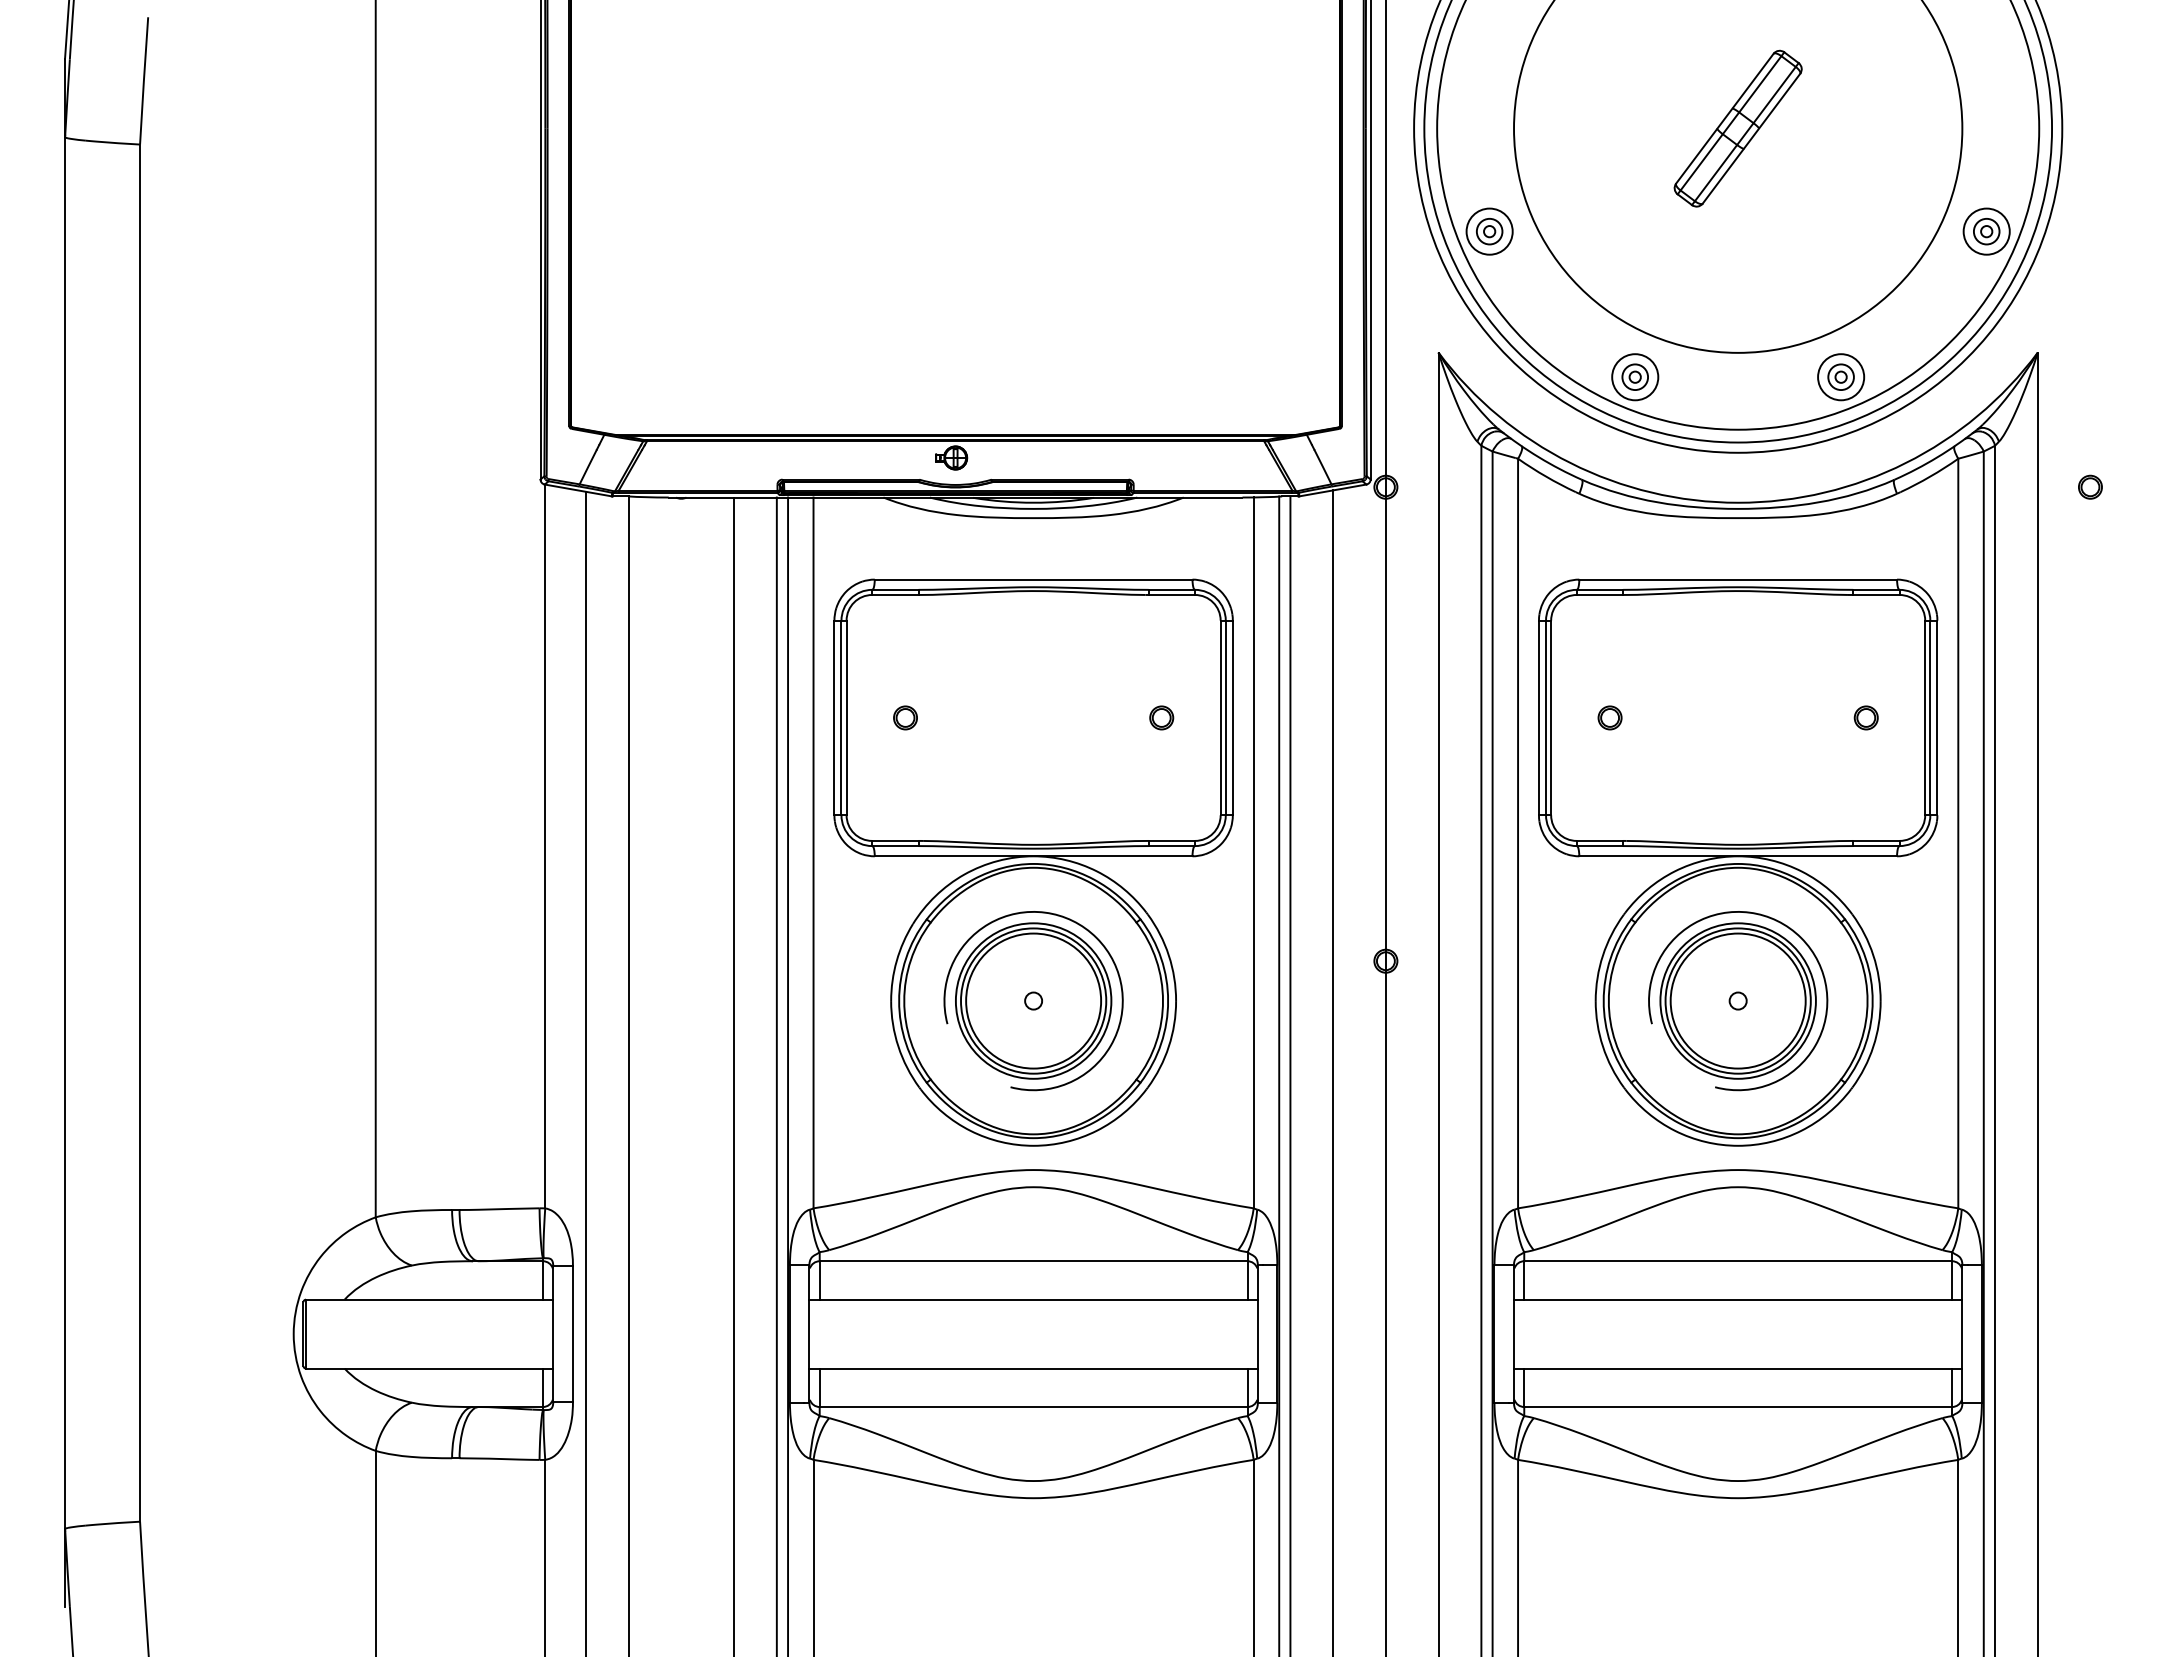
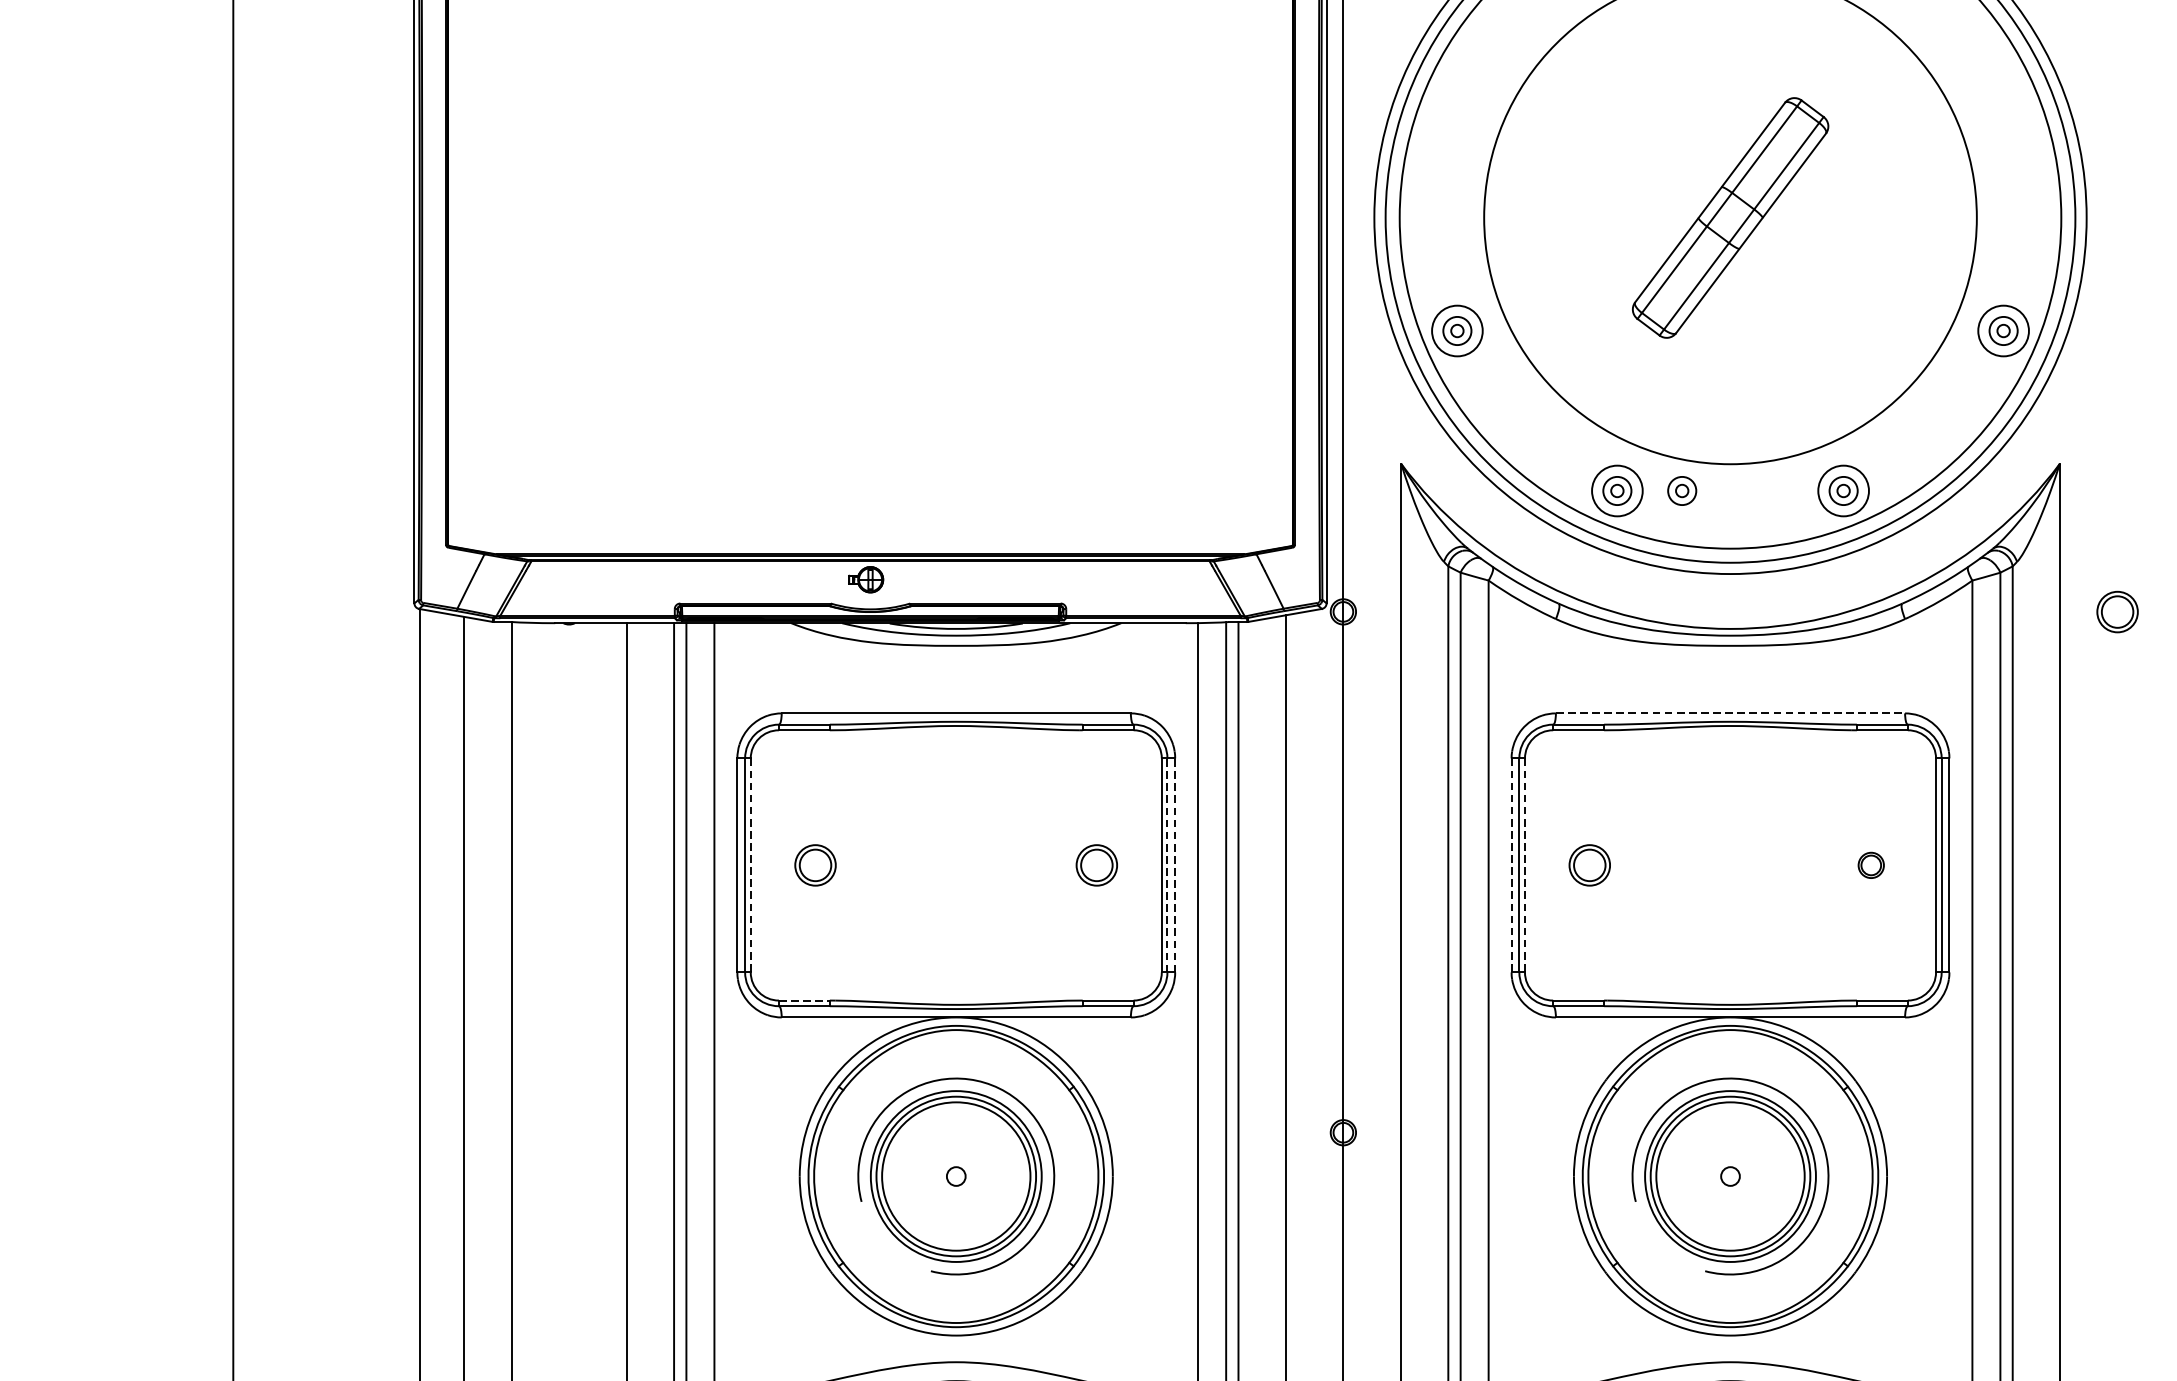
part: (1737, 128) -> (1729, 217), size x1.4
part: (1693, 376) -> (1681, 490), added
part: (2090, 486) -> (2117, 611), size x1.6
line: (1738, 579) -> (1730, 713), solid -> dashed
part: (905, 717) -> (815, 864), size x1.6
part: (1161, 717) -> (1096, 864), size x1.6
line: (1225, 717) -> (1167, 864), solid -> dashed
line: (1232, 717) -> (1174, 864), solid -> dashed
part: (1609, 717) -> (1589, 864), size x1.6
line: (846, 718) -> (750, 866), solid -> dashed
line: (1538, 718) -> (1511, 866), solid -> dashed
line: (1551, 718) -> (1525, 866), solid -> dashed
line: (895, 840) -> (804, 1000), solid -> dashed

